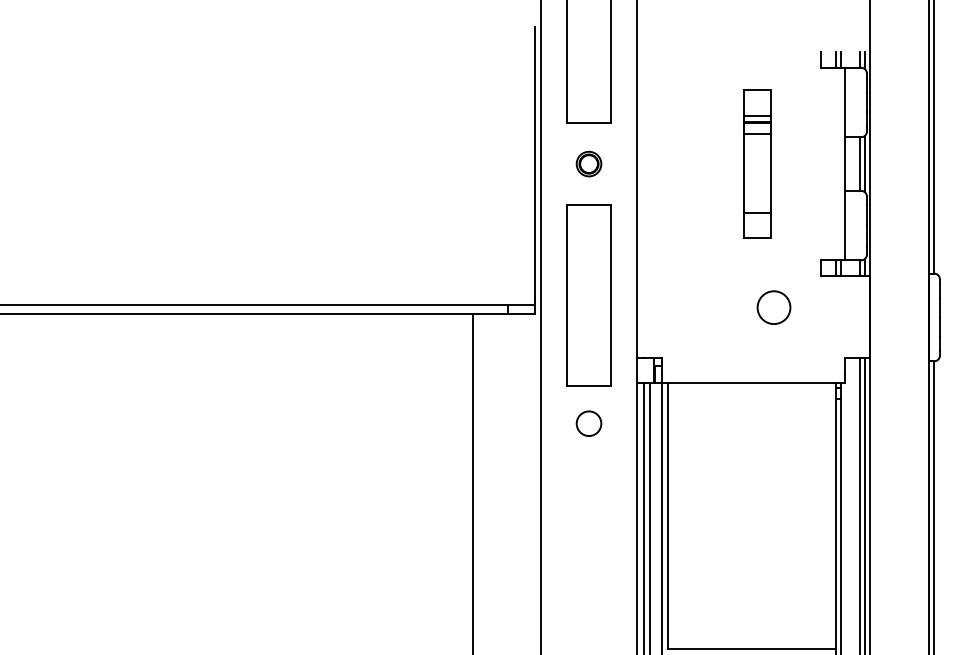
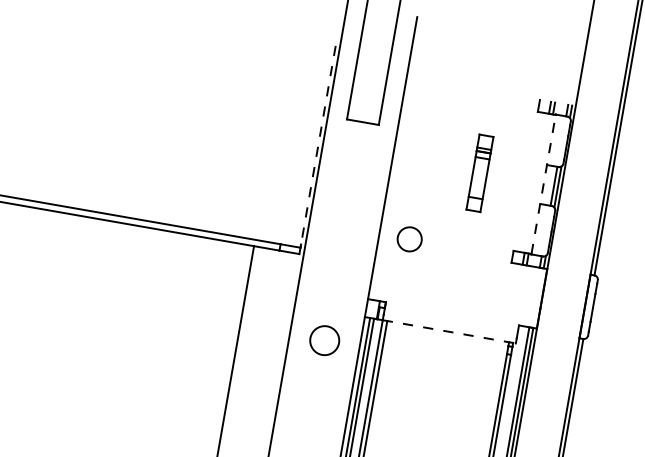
part: (588, 163) -> (357, 151), removed
part: (757, 163) -> (480, 172), size x0.7
line: (534, 164) -> (317, 145), solid -> dashed
line: (845, 164) -> (543, 184), solid -> dashed
part: (588, 295) -> (340, 247), removed
circle: (773, 307) -> (409, 239), moved
line: (753, 383) -> (449, 332), solid -> dashed
circle: (588, 423) -> (324, 340), size x1.6

